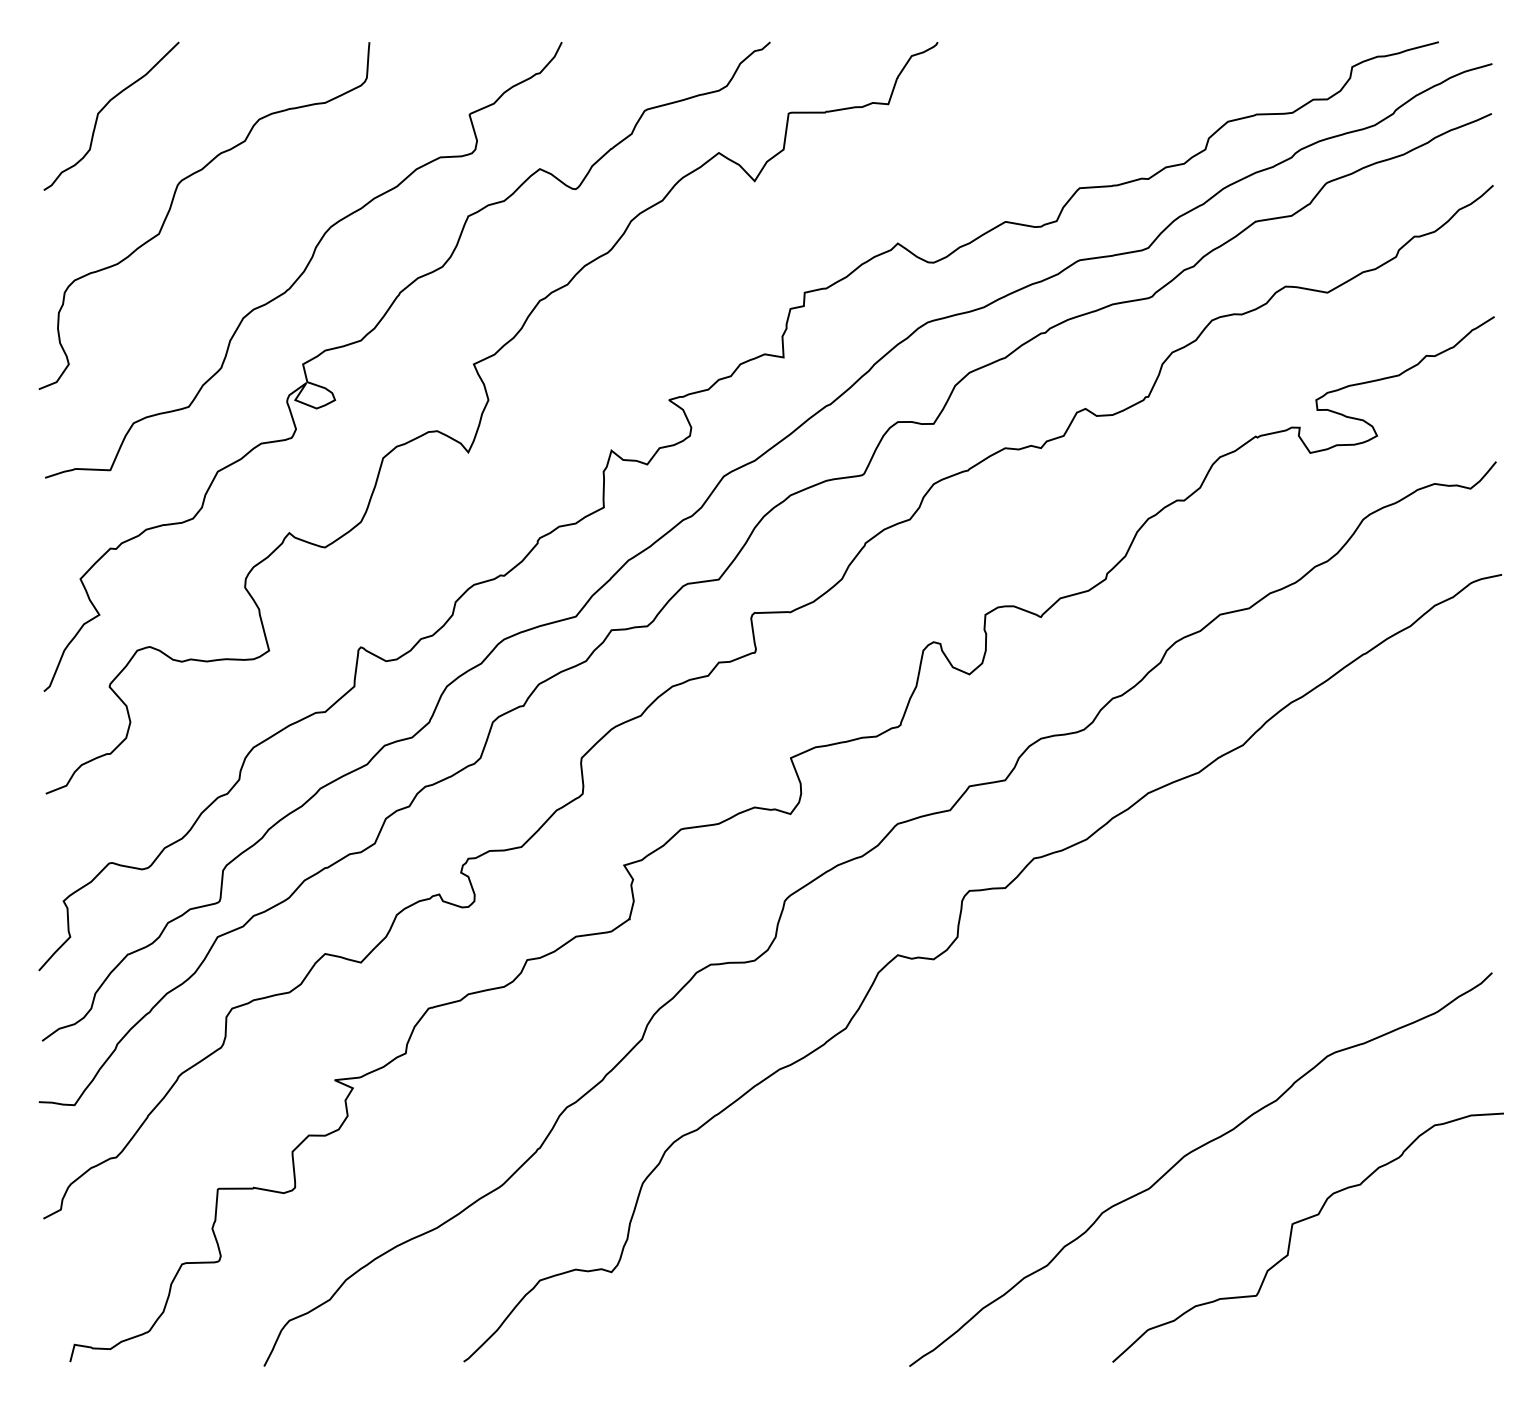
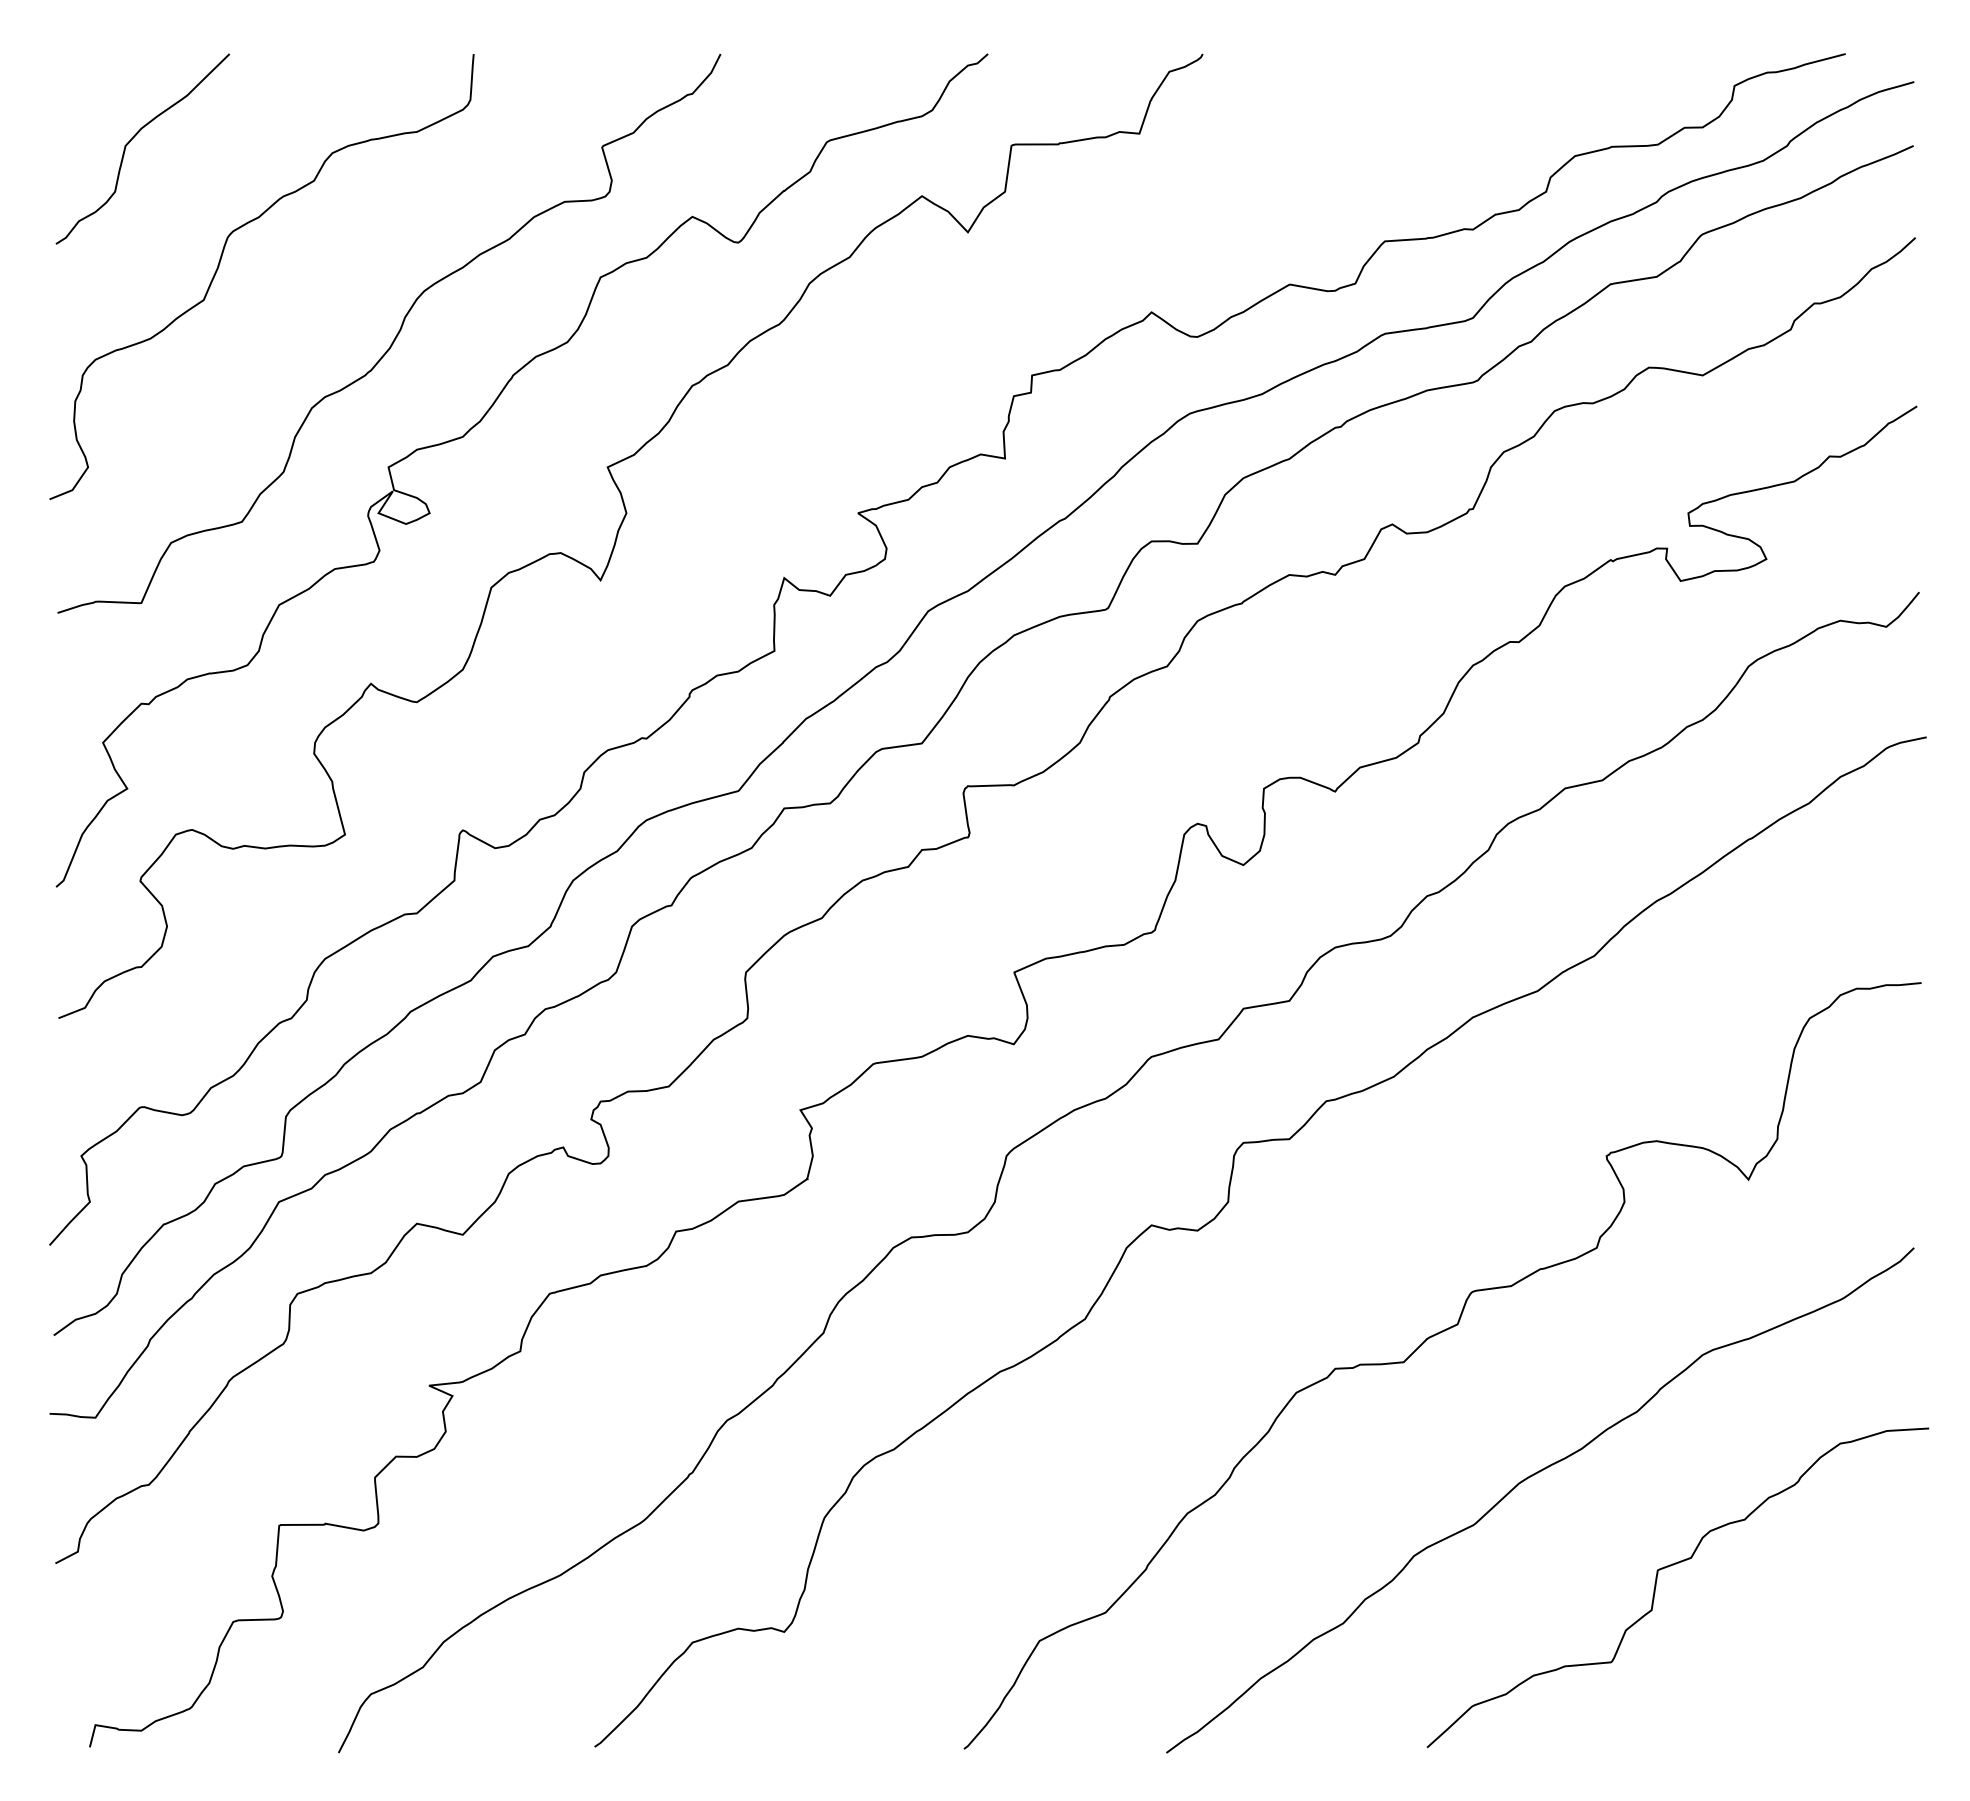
curve: (1109, 1048) -> (1422, 1344), added

